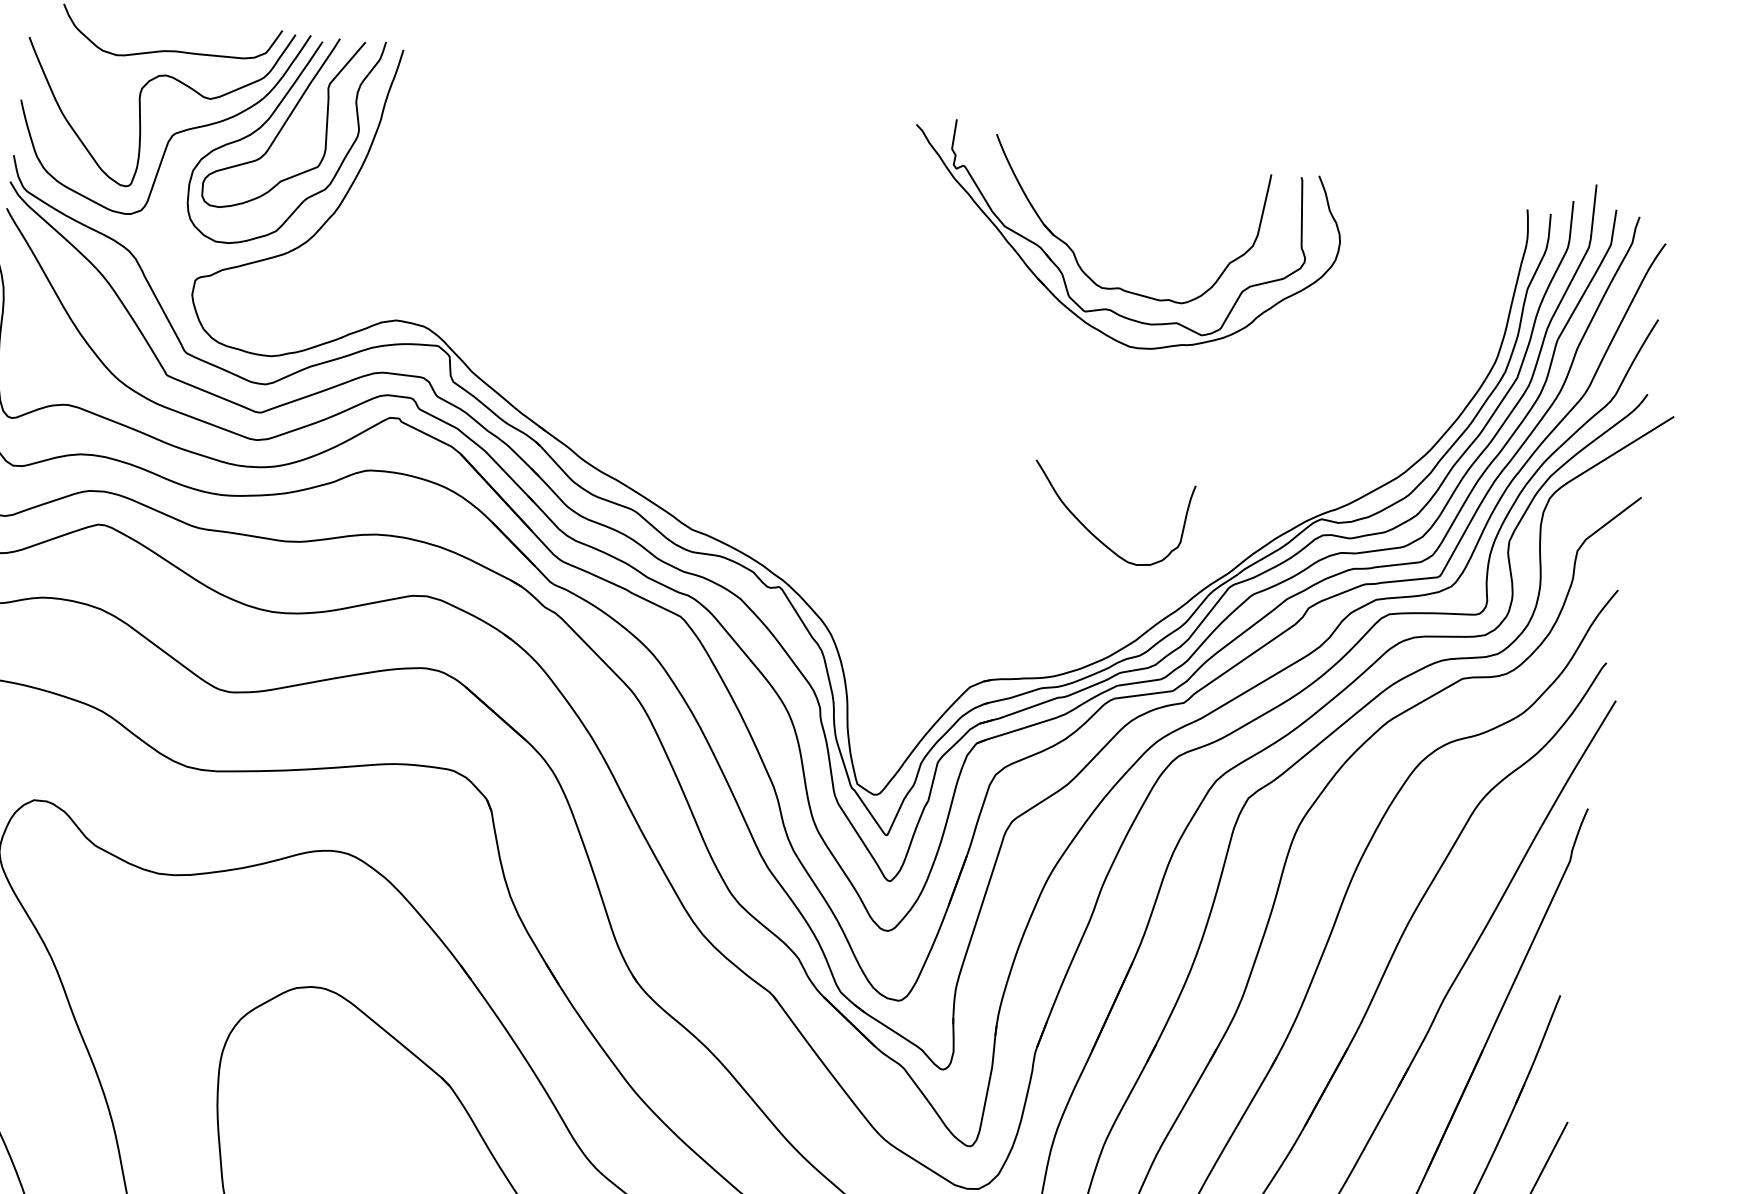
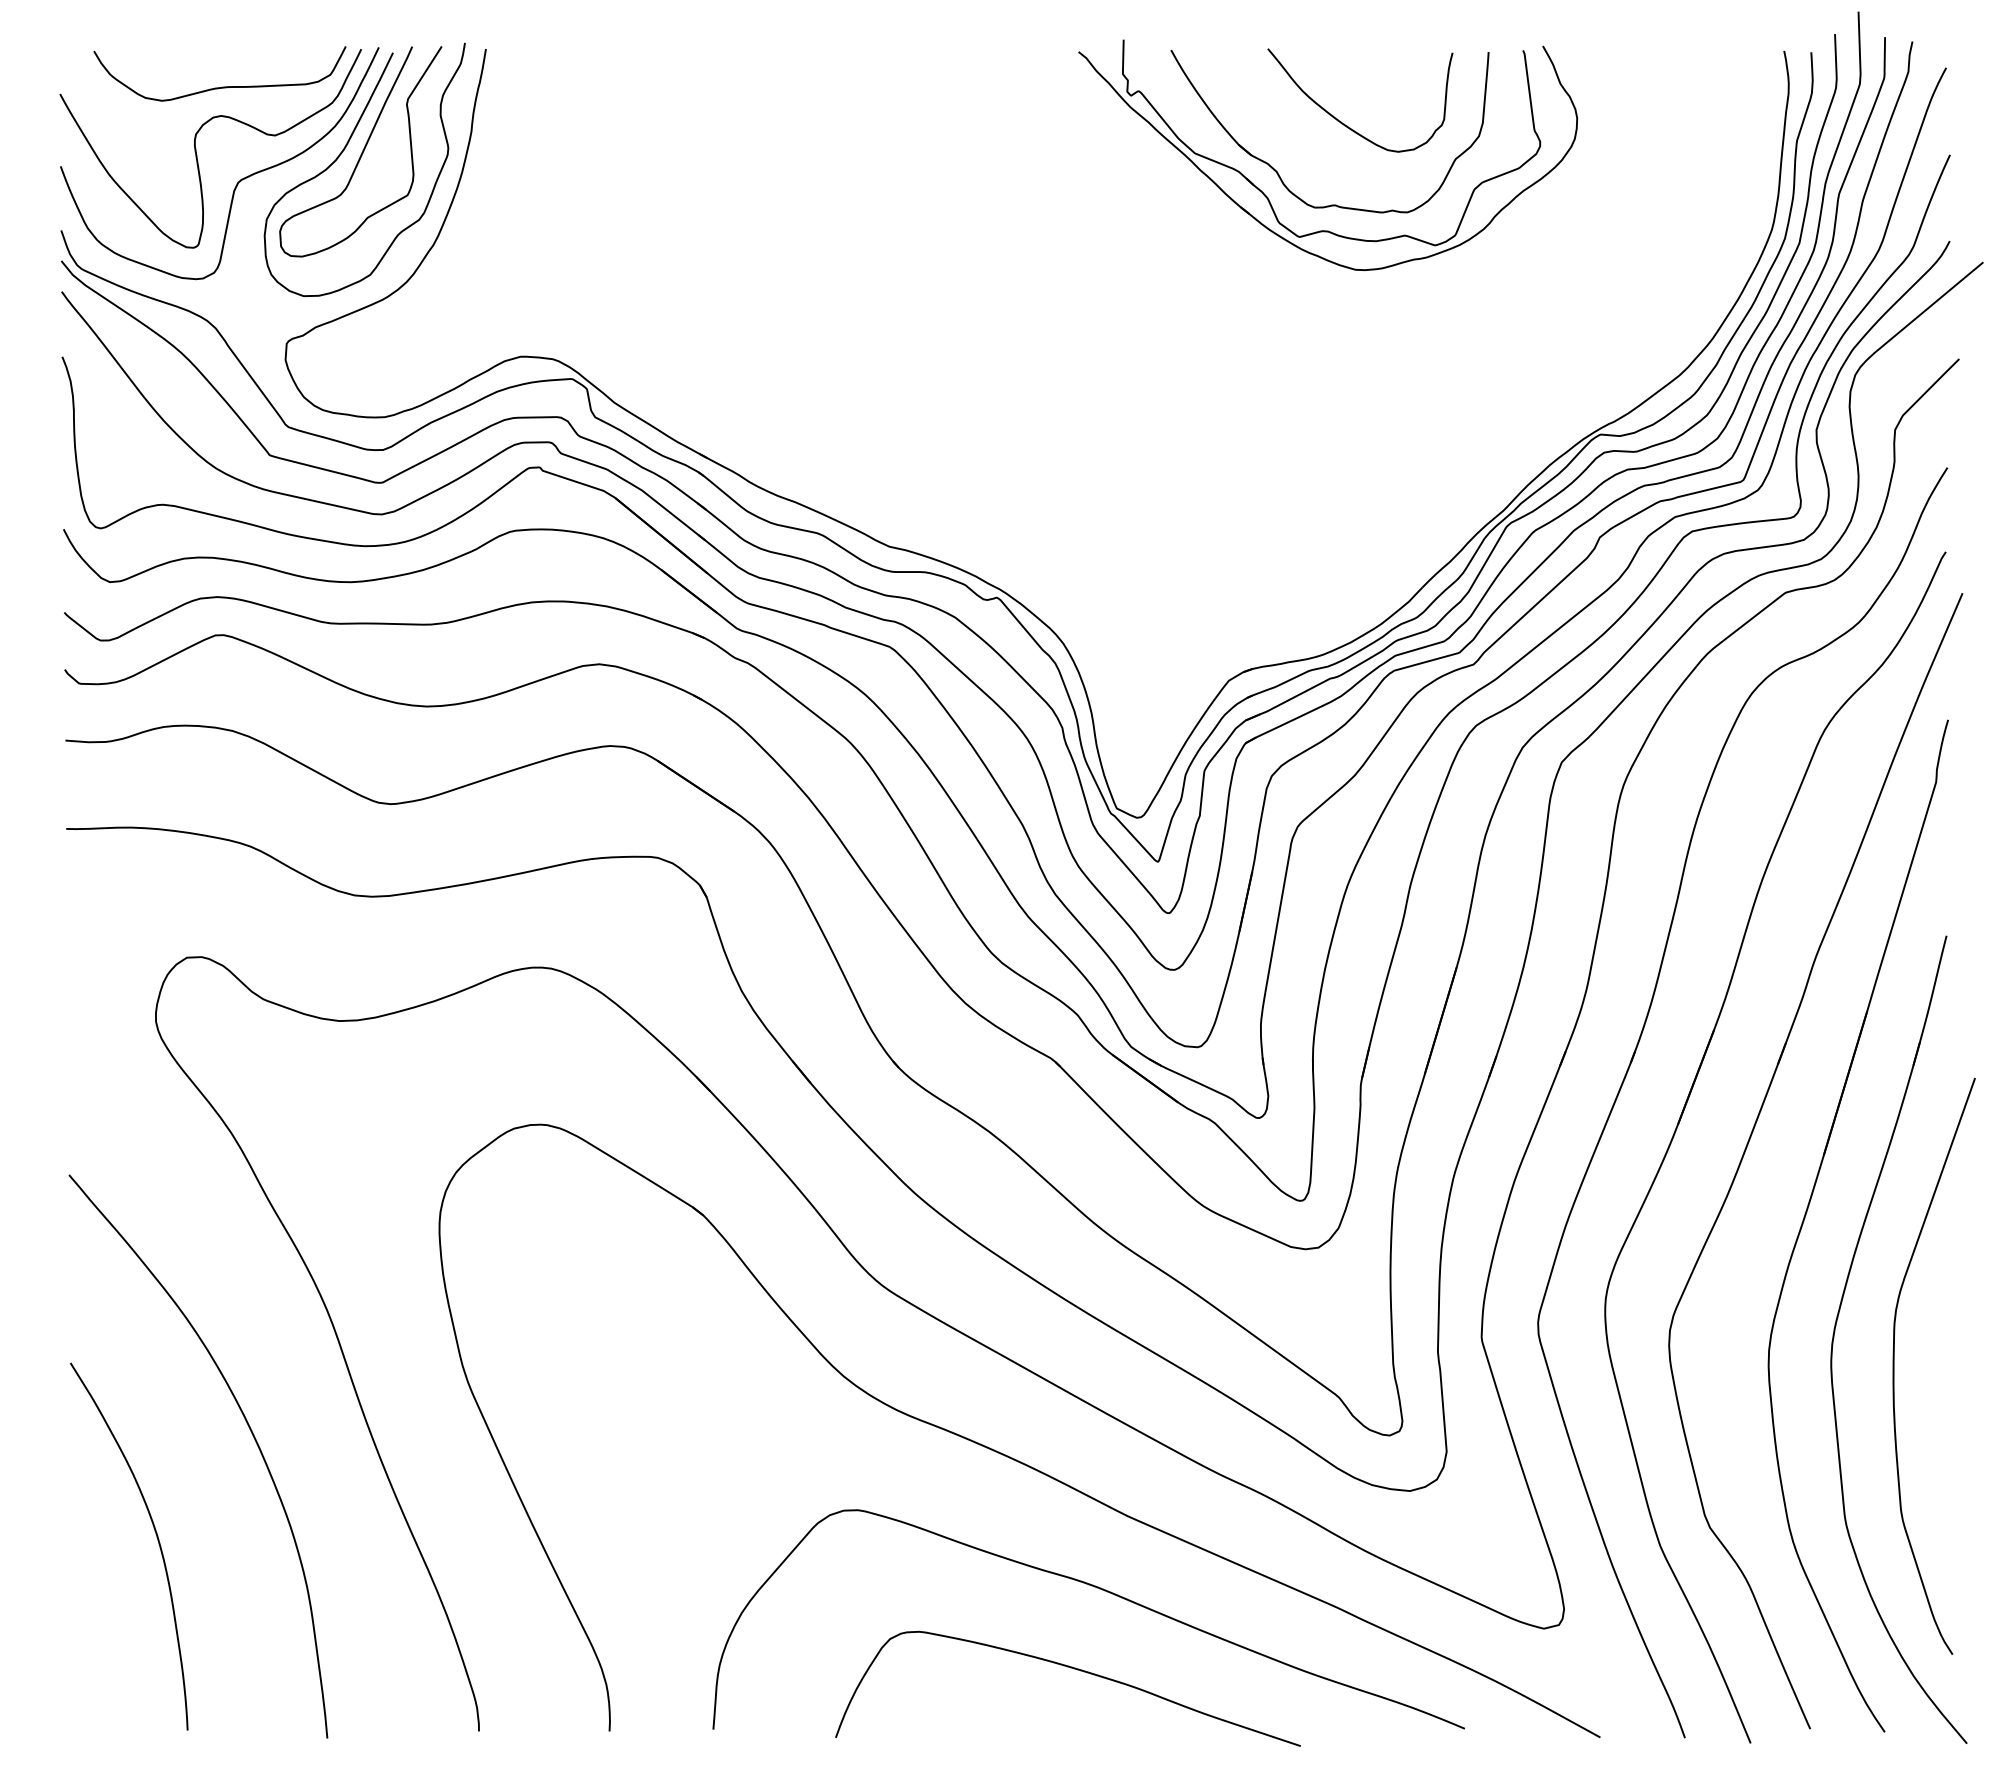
curve: (1093, 533) -> (1344, 123), moved

